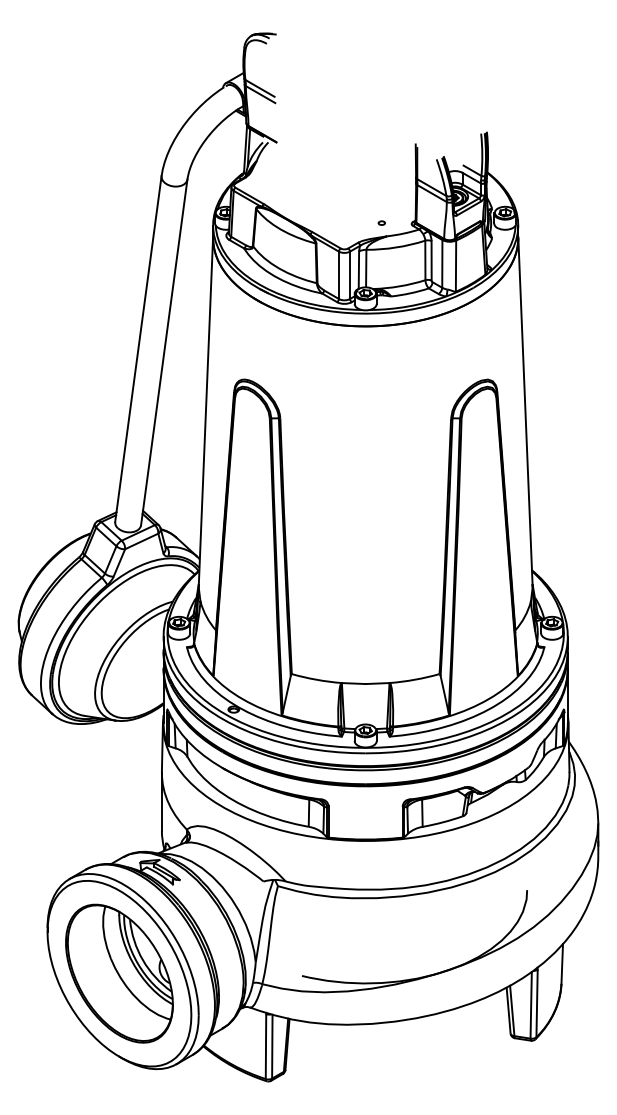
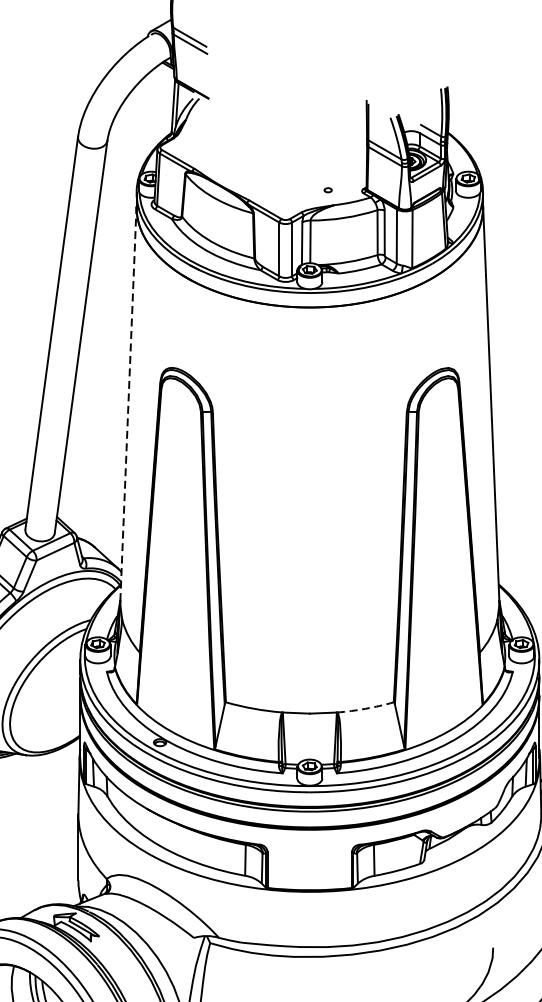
line: (205, 411) -> (127, 404), solid -> dashed
arc: (414, 679) -> (365, 708), solid -> dashed

